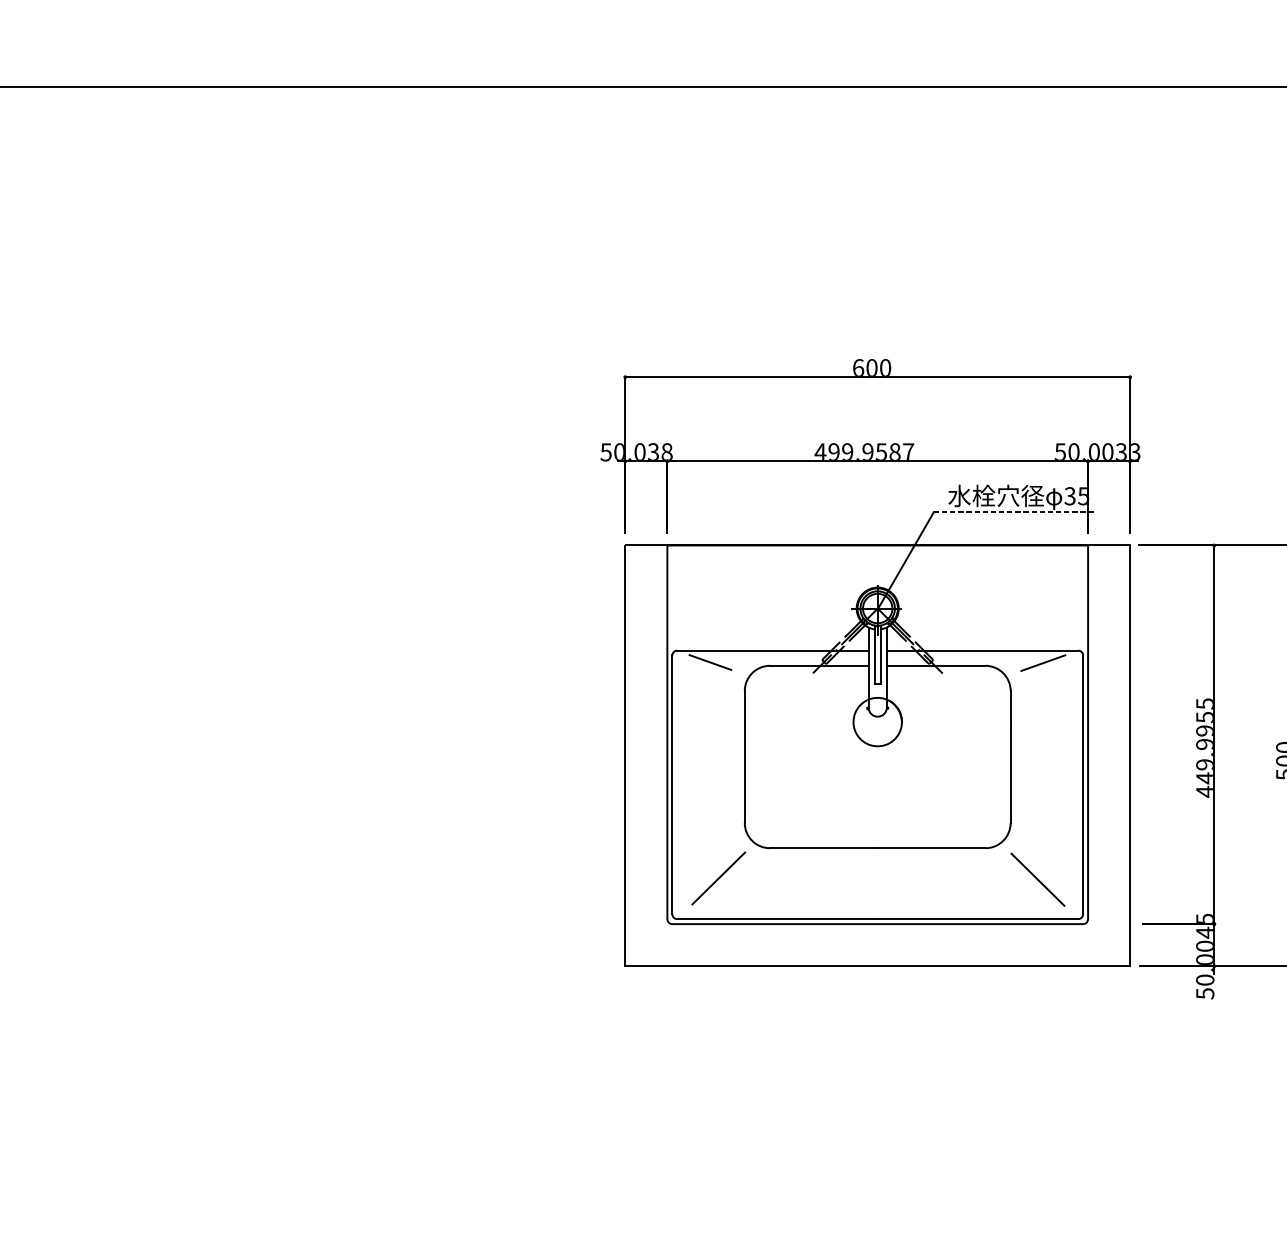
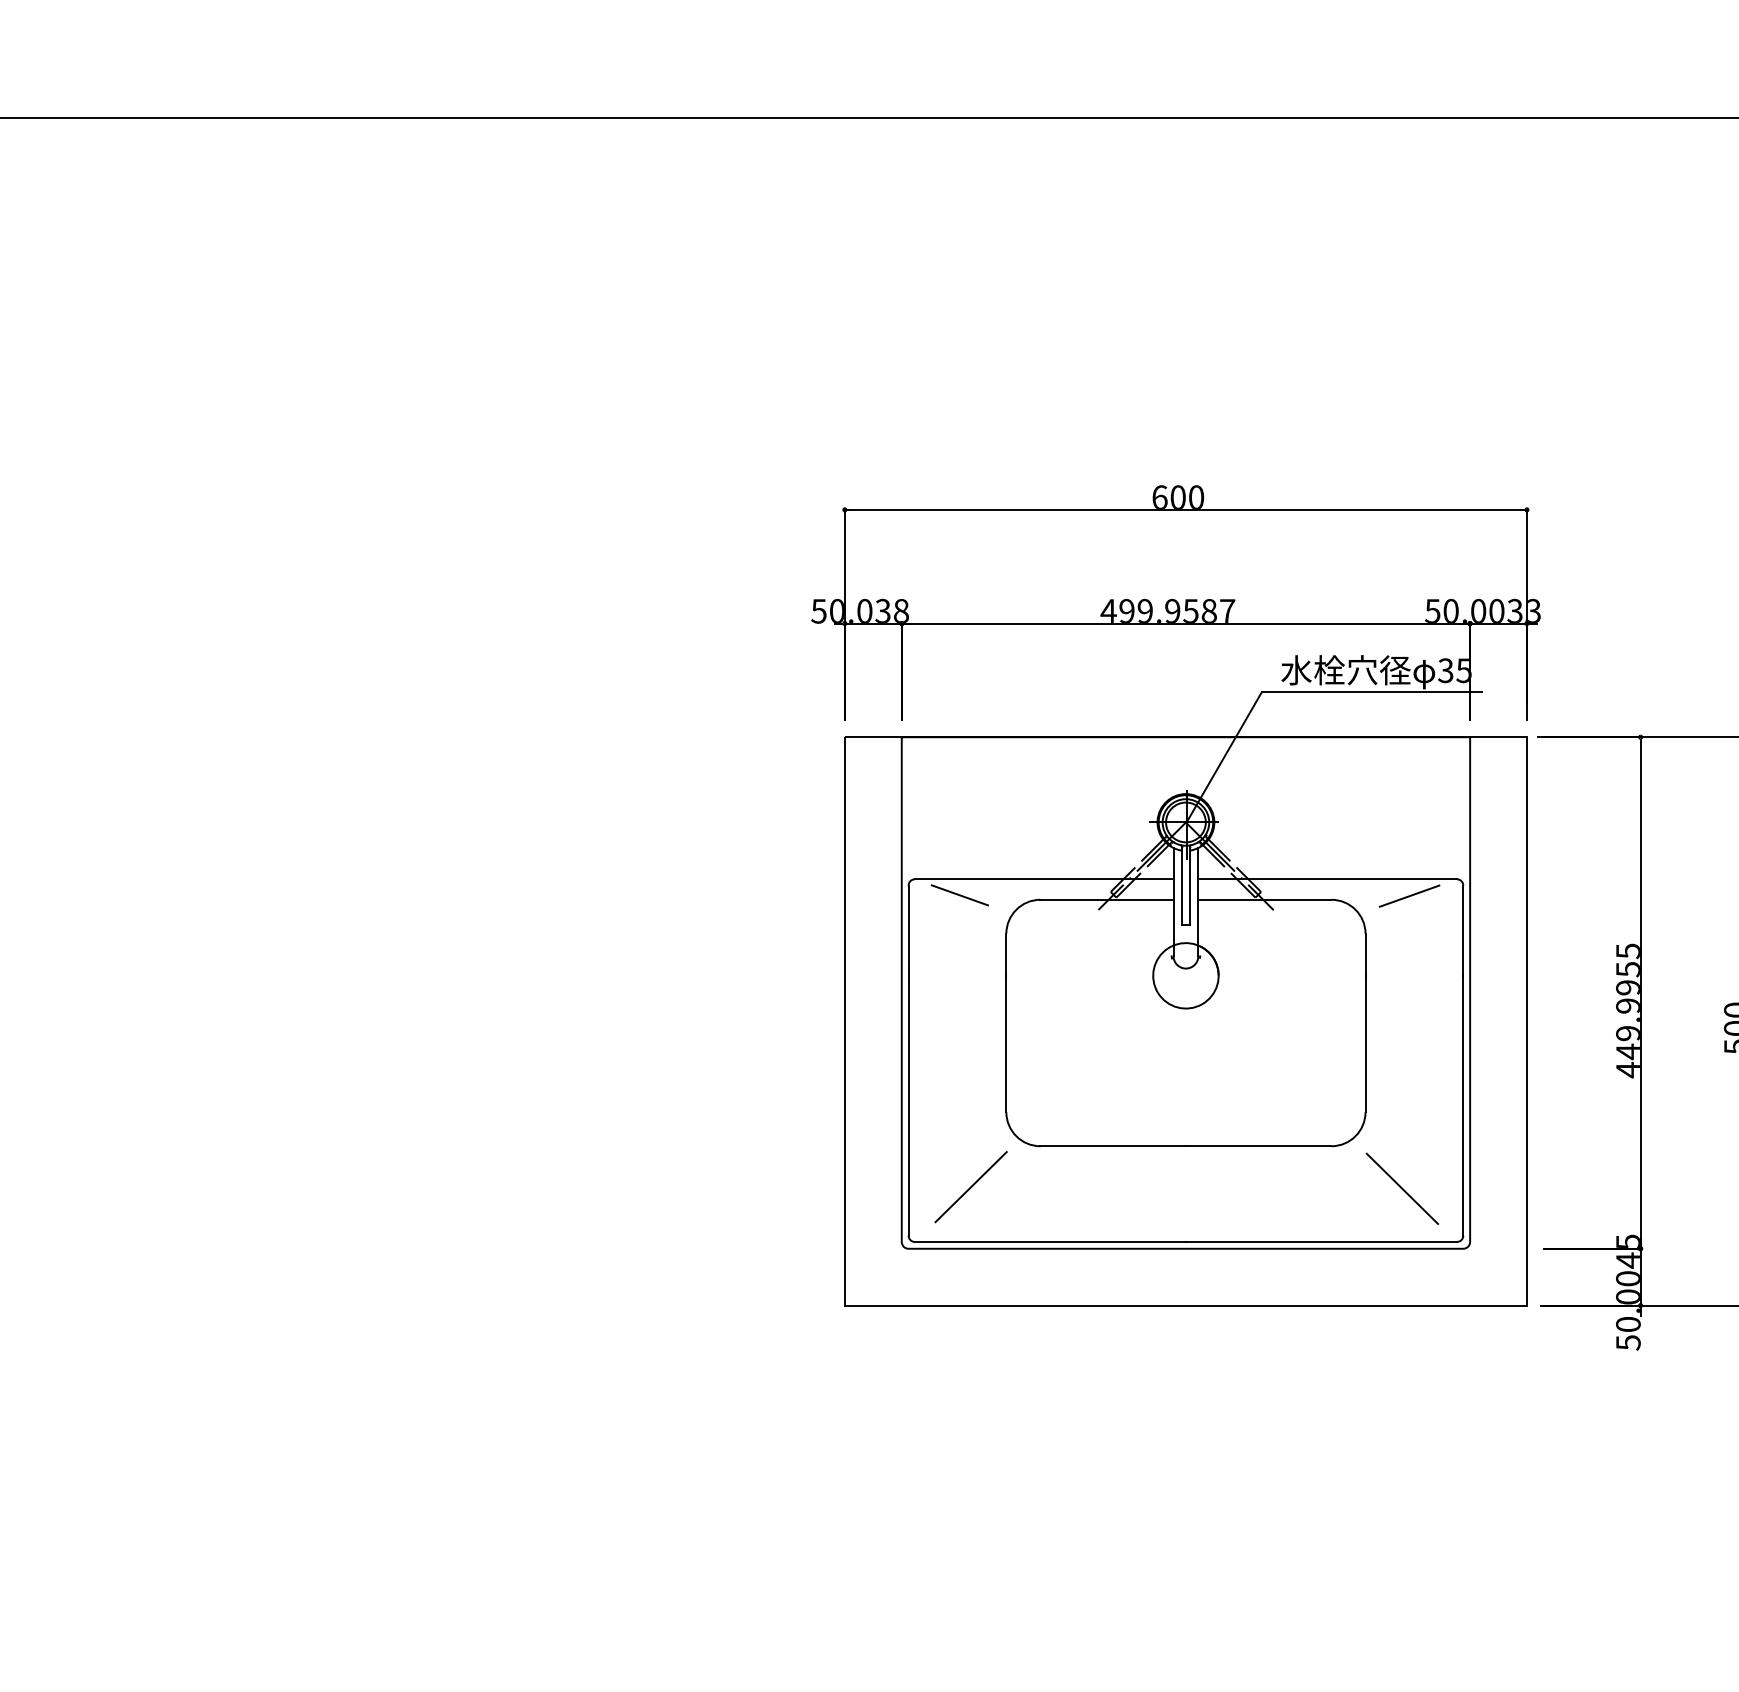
line: (1015, 512) -> (1371, 692), dashed -> solid

